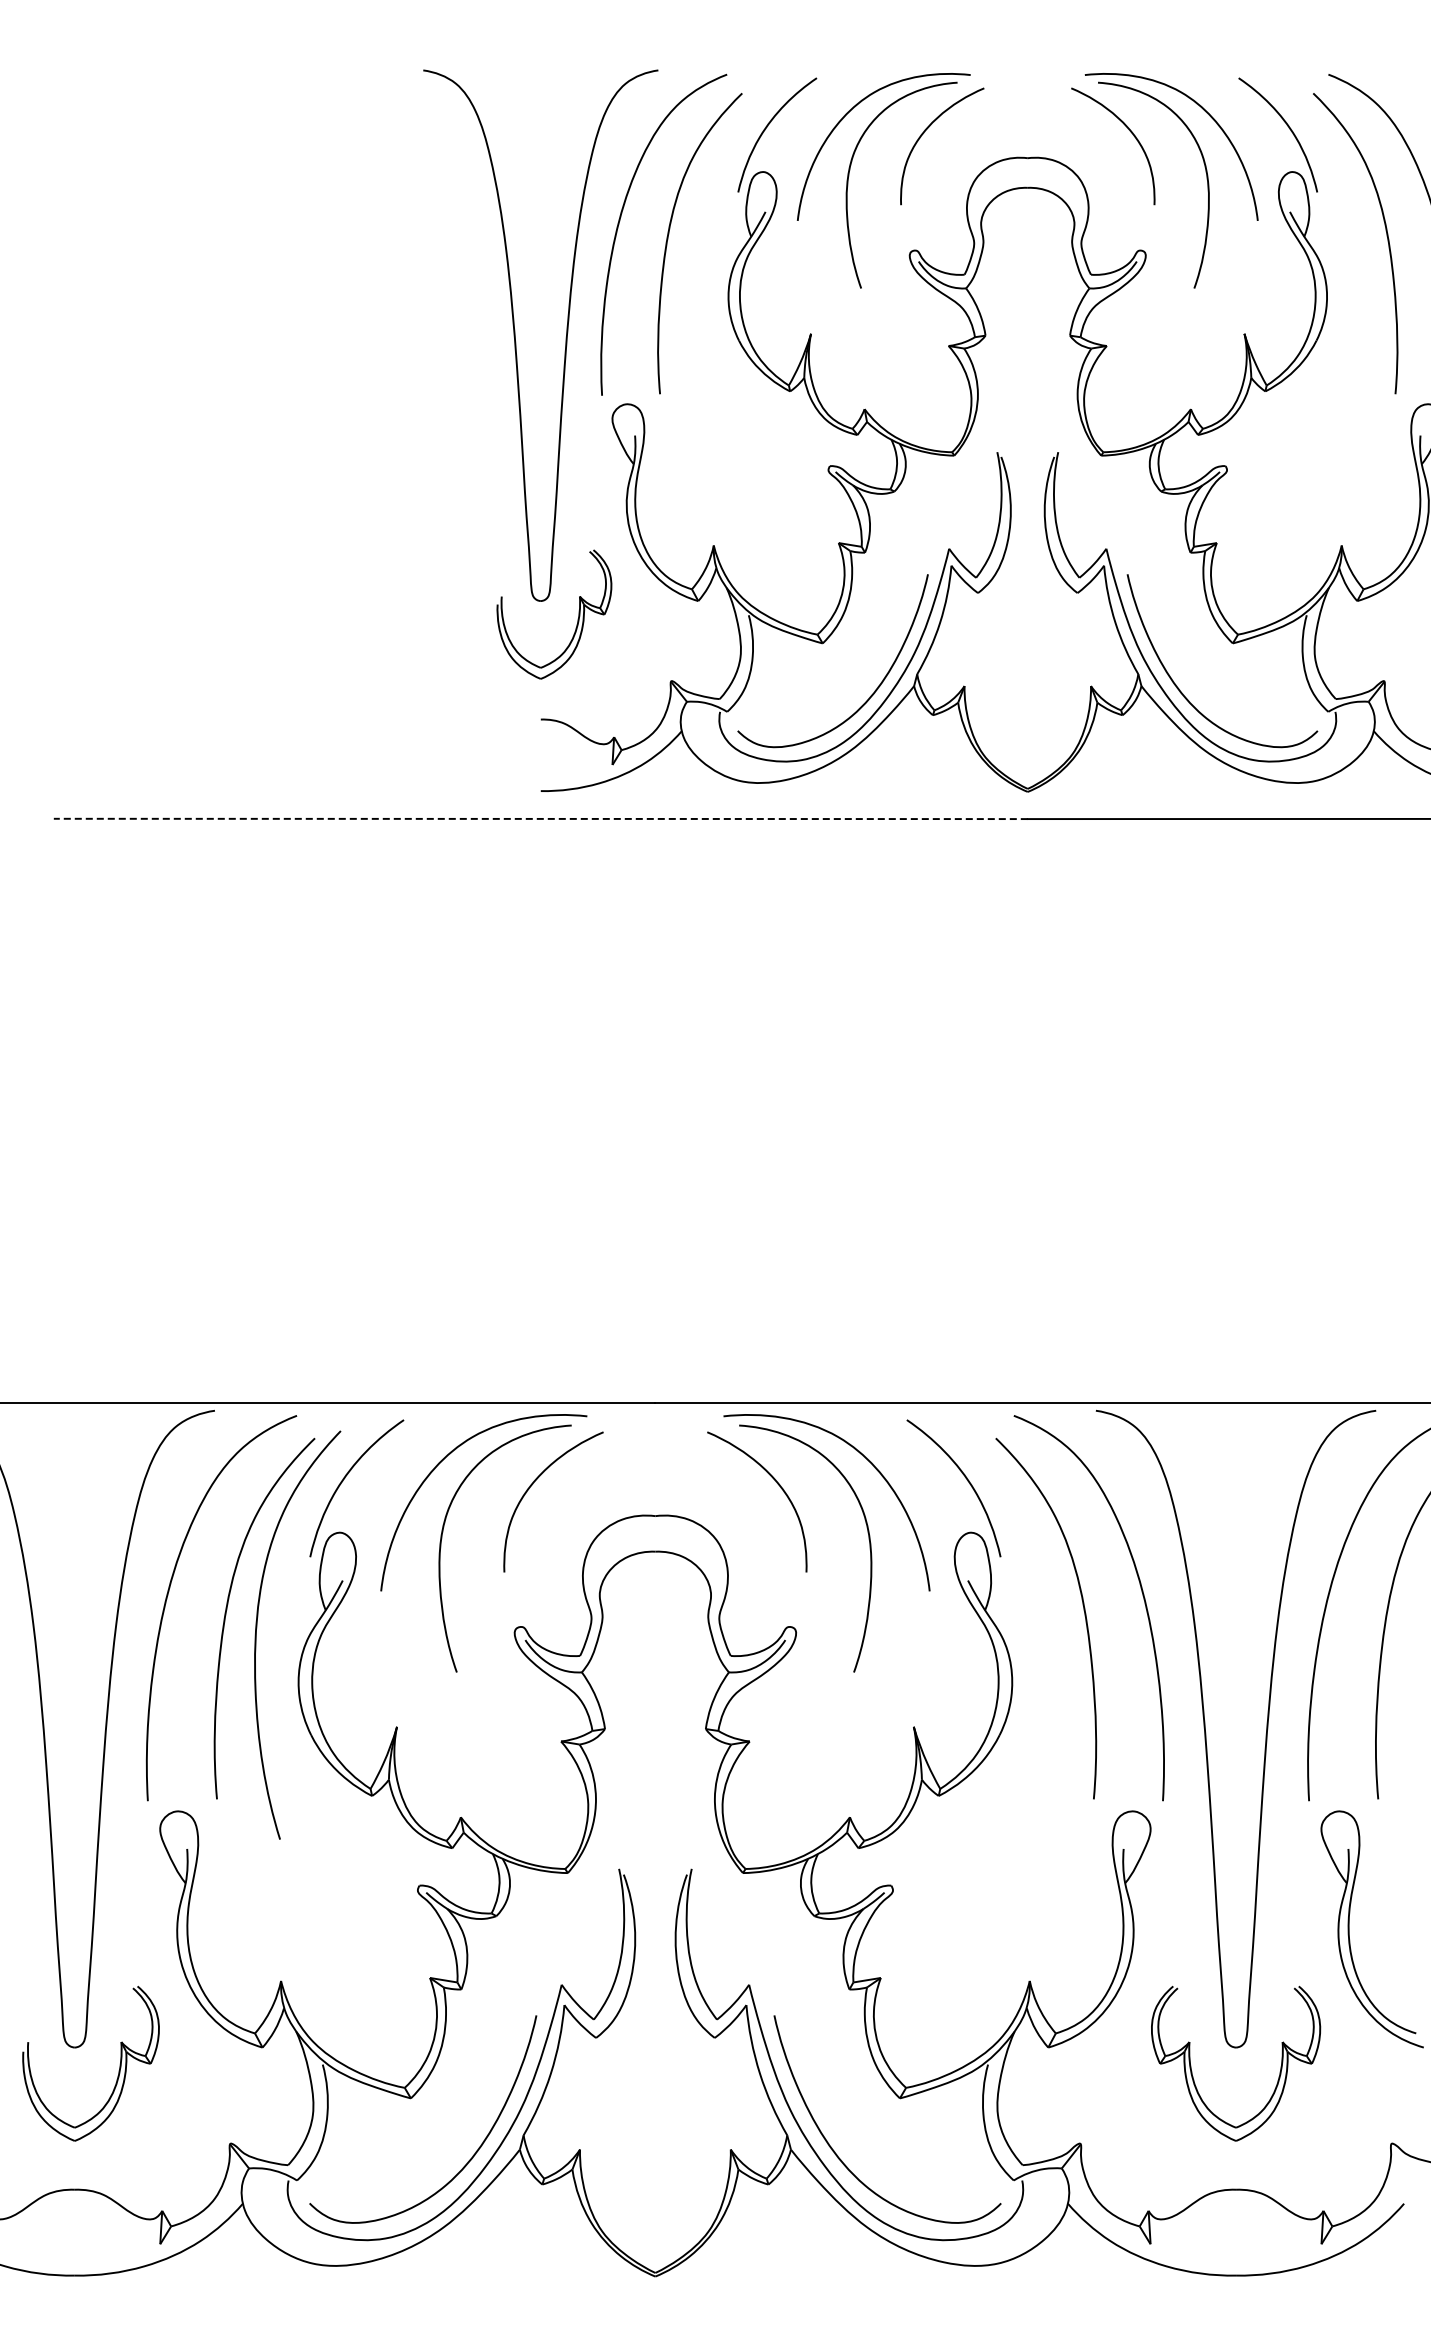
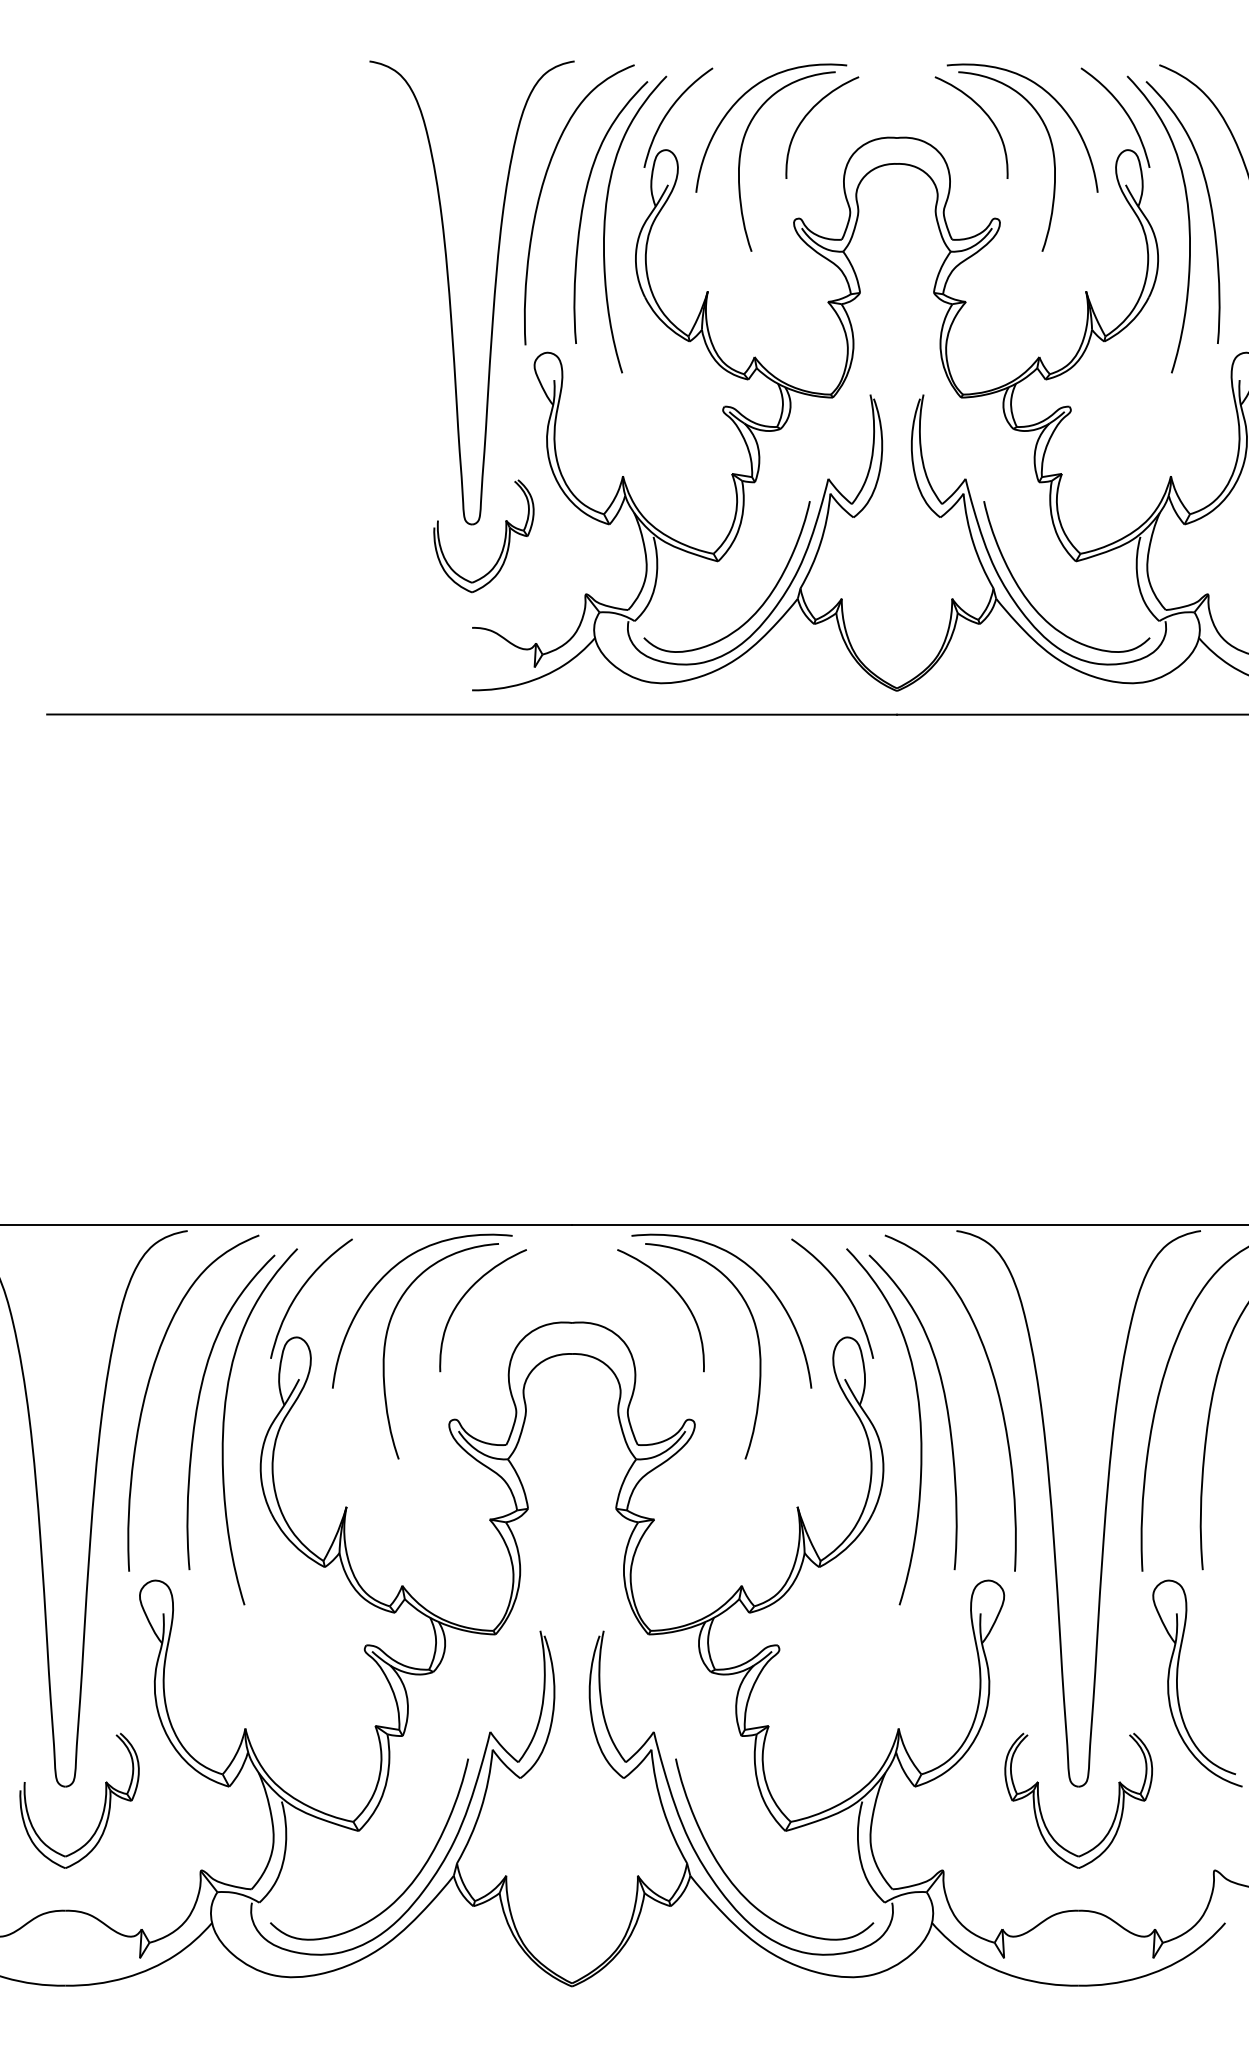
curve: (694, 248) -> (606, 216), added
curve: (1361, 253) -> (1188, 221), added
line: (540, 818) -> (471, 714), dashed -> solid
curve: (1053, 1629) -> (919, 1421), added

